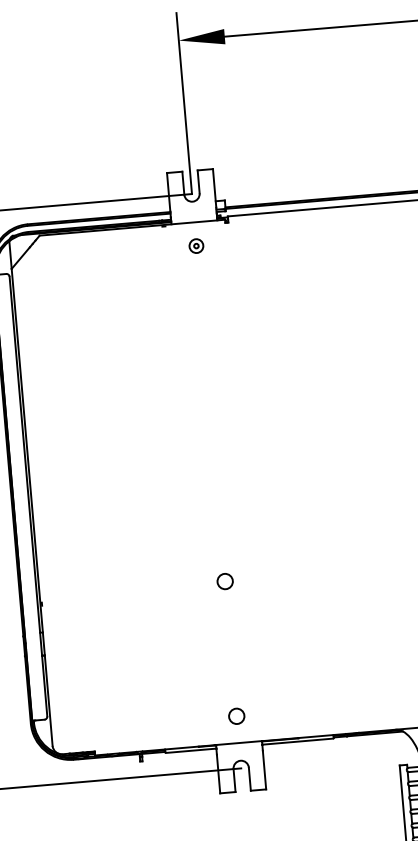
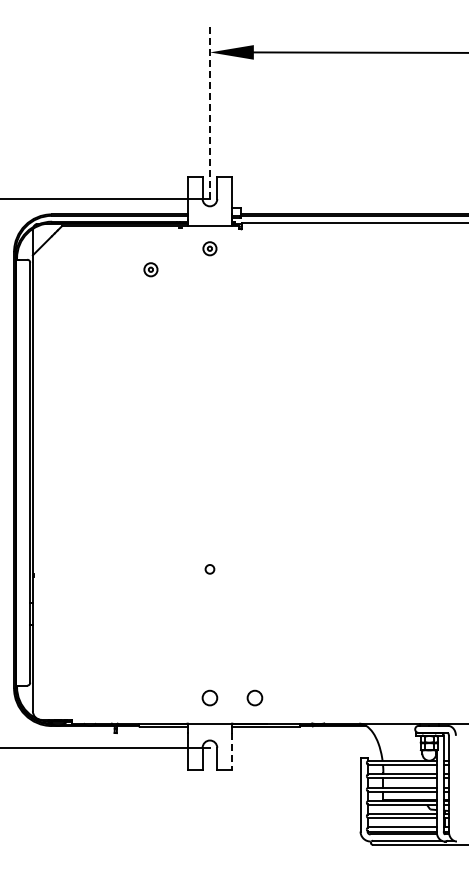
line: (183, 103) -> (209, 112), solid -> dashed
part: (136, 273) -> (150, 269), added
circle: (224, 581) -> (209, 569), size x0.6
circle: (283, 711) -> (254, 697), added
line: (264, 770) -> (231, 751), solid -> dashed

